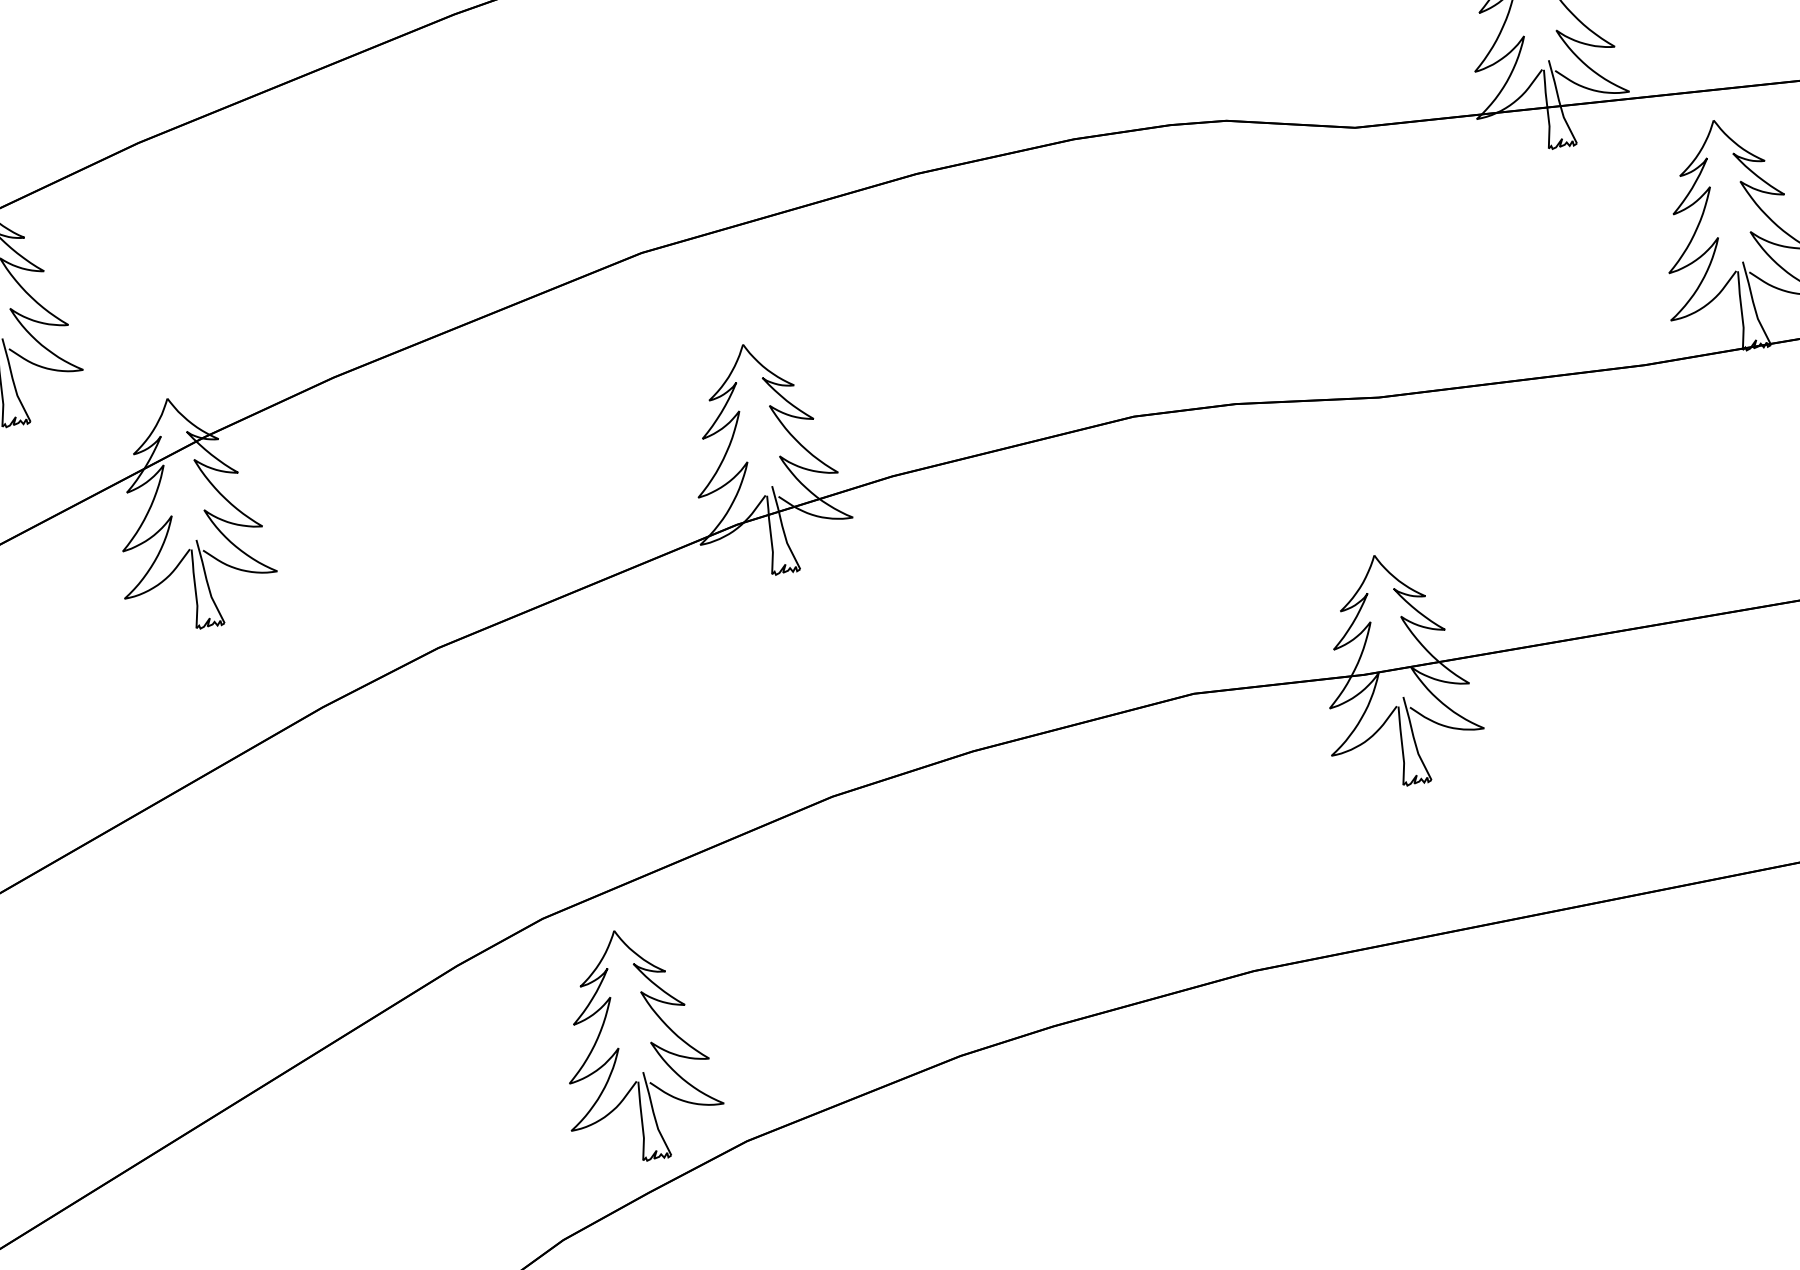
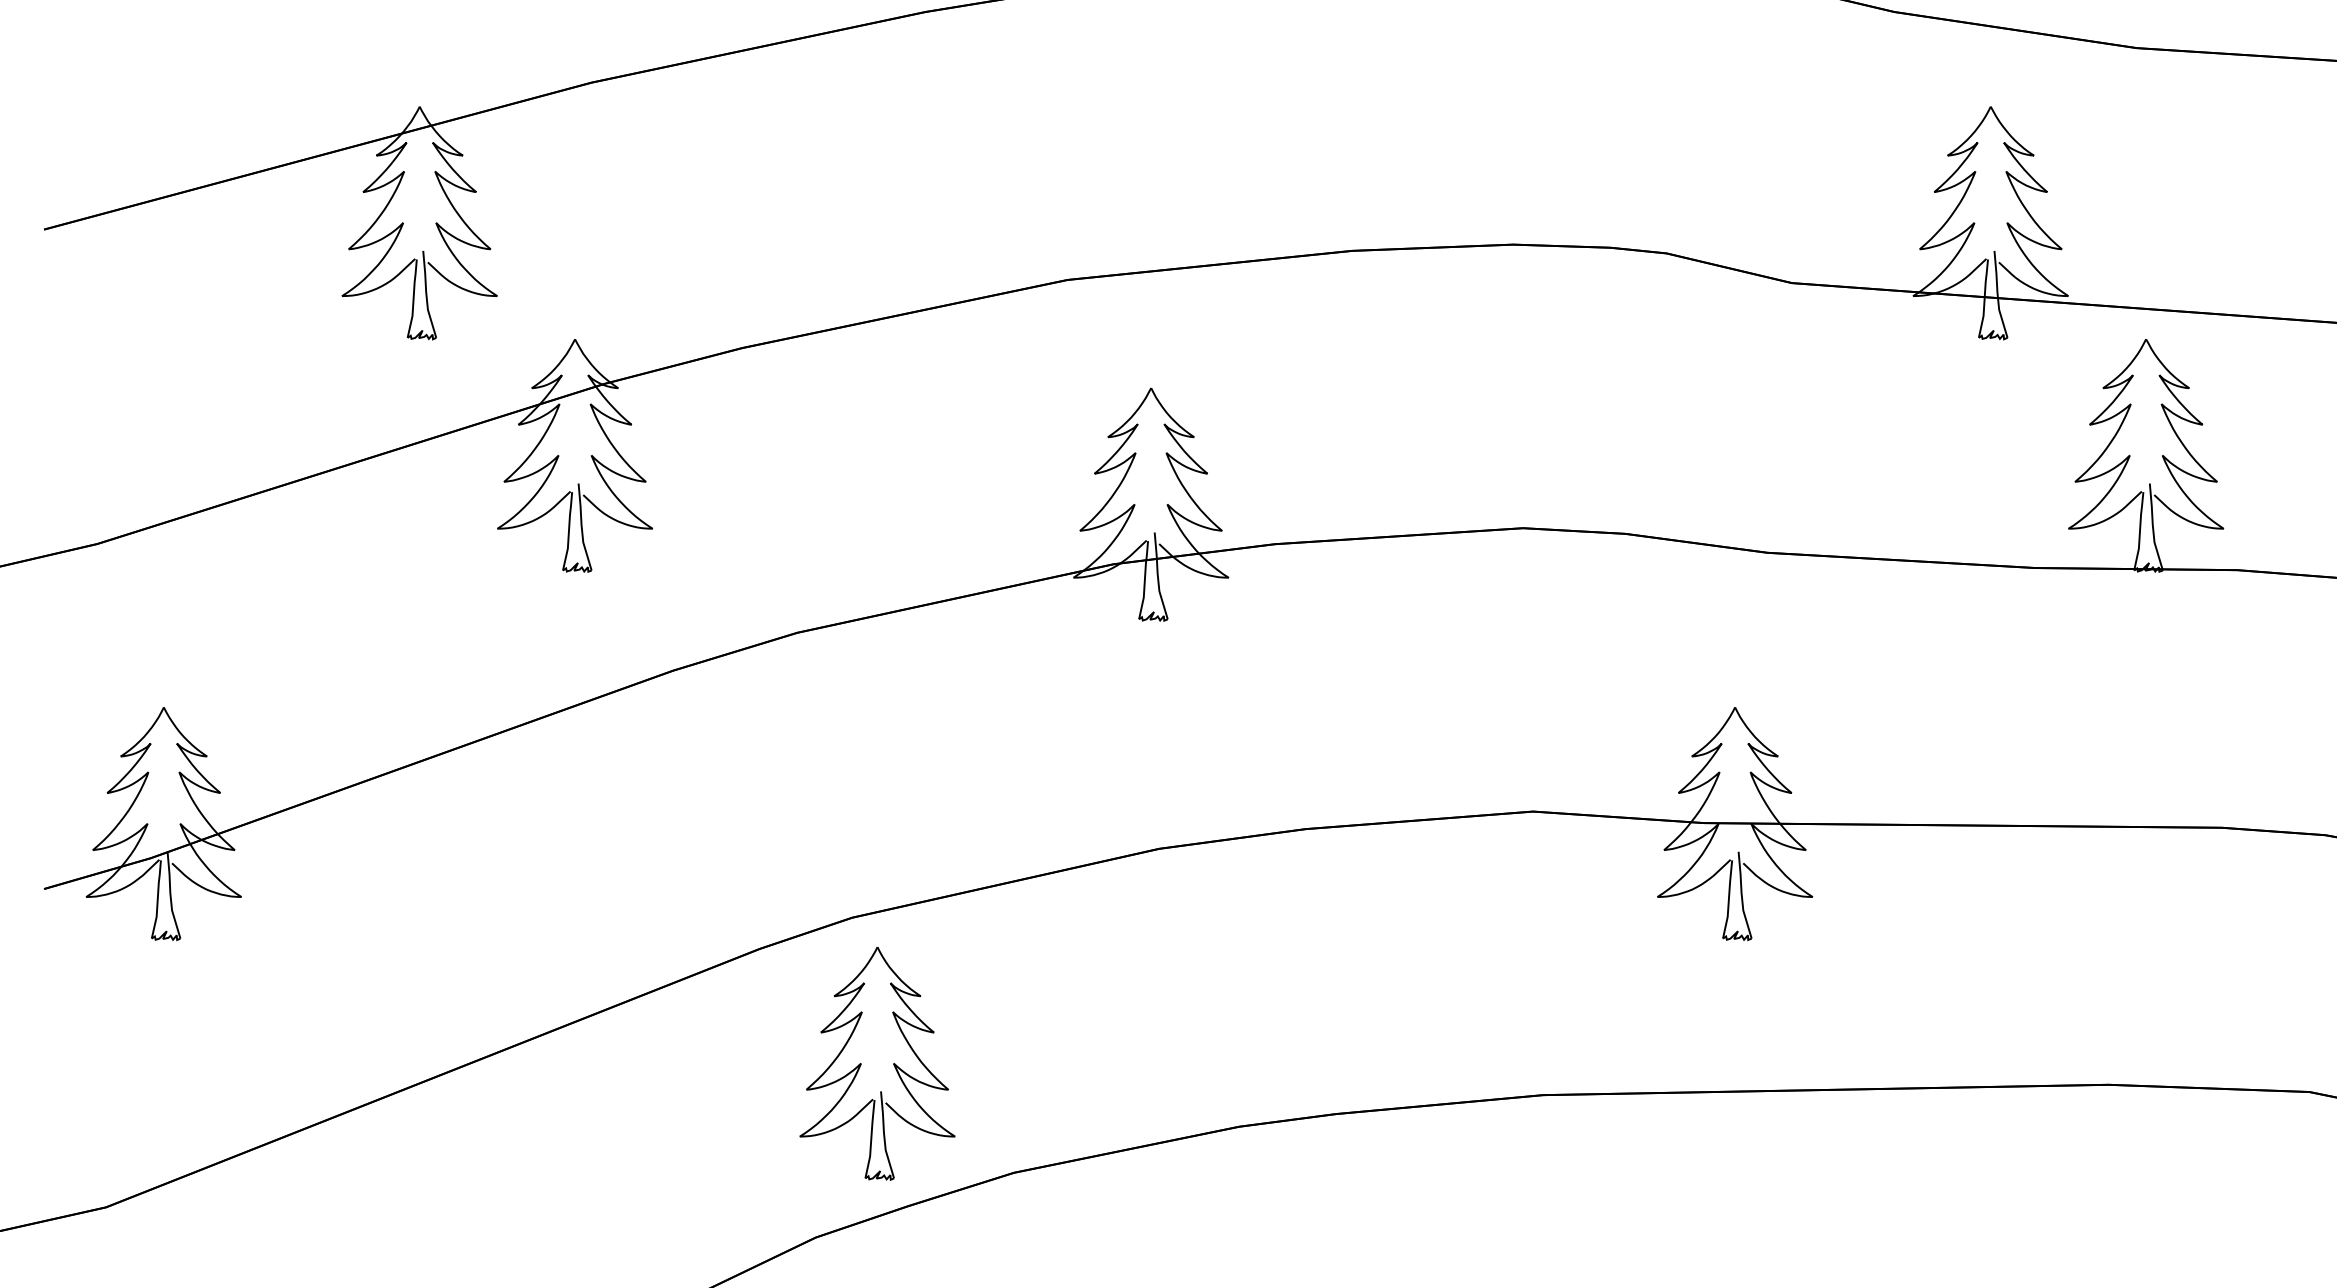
part: (619, 1048) -> (861, 1063), moved

